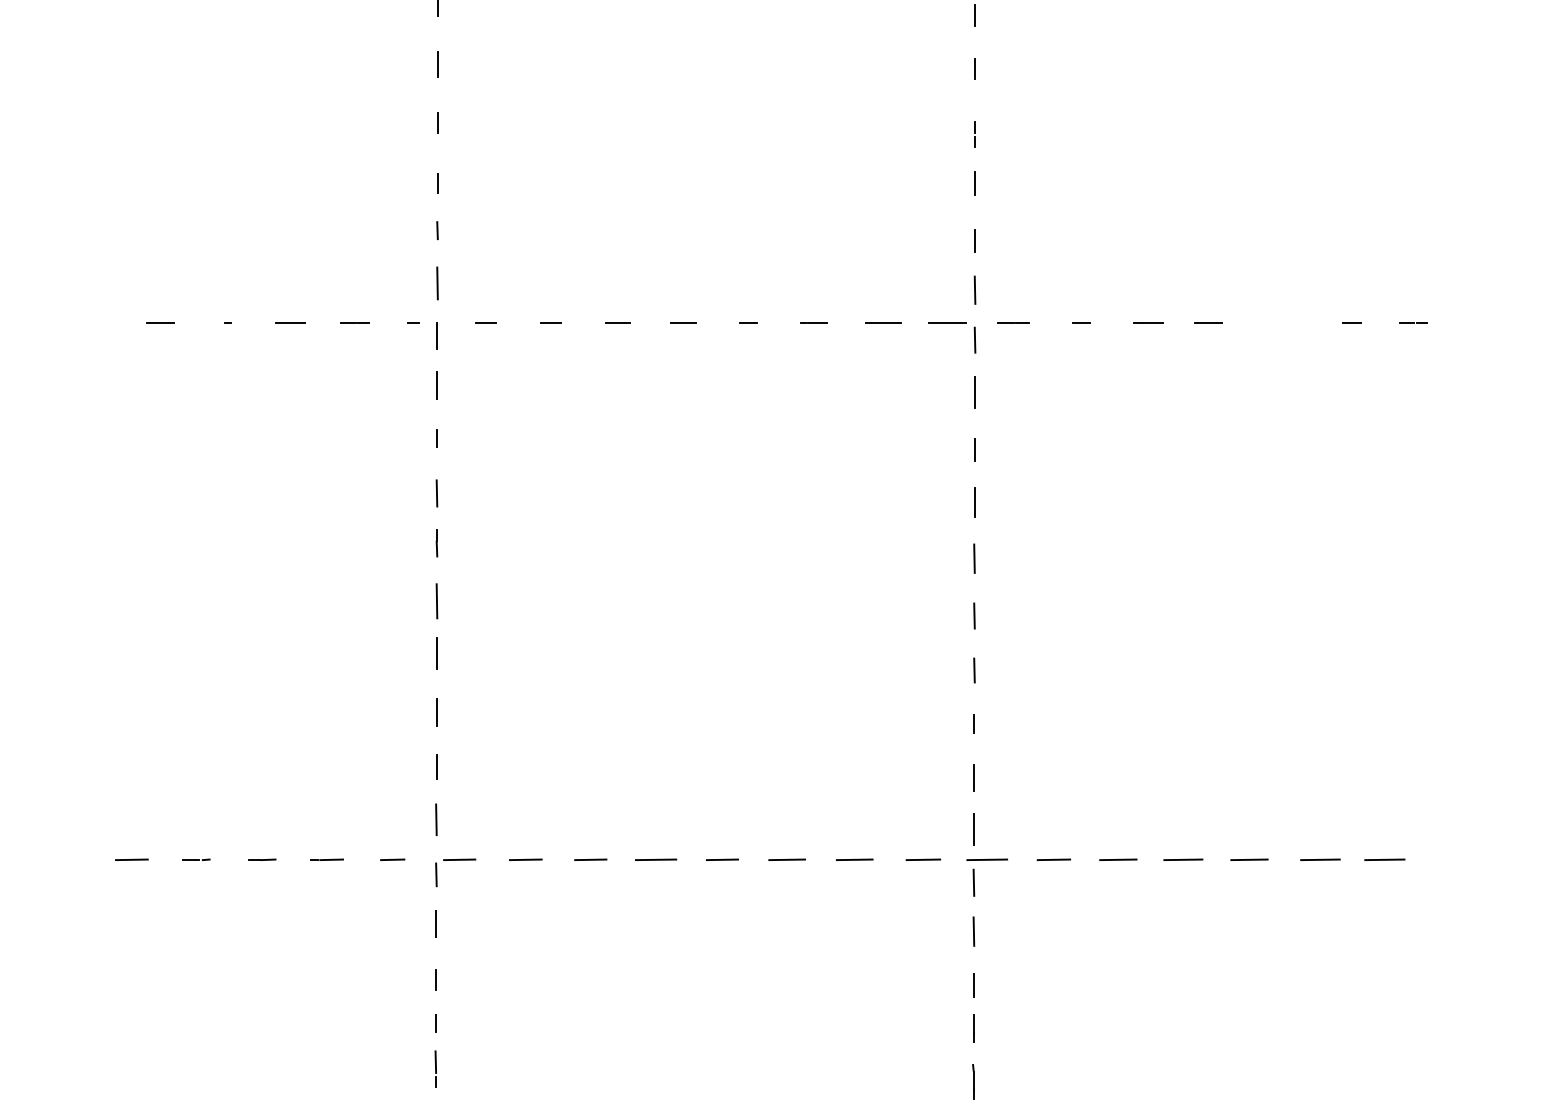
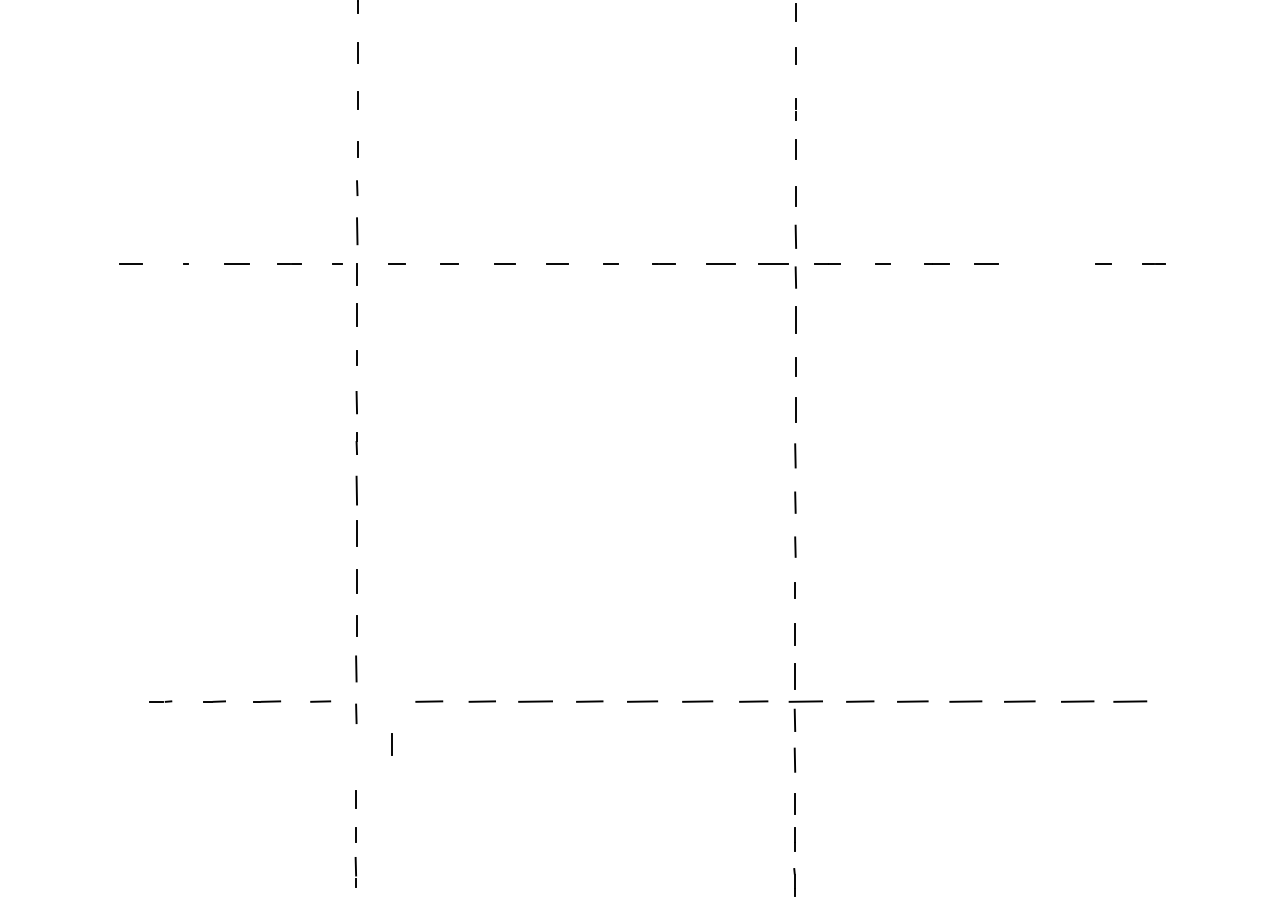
line: (131, 859) -> (107, 701), removed
line: (459, 859) -> (375, 701), removed
line: (435, 923) -> (391, 744), moved

